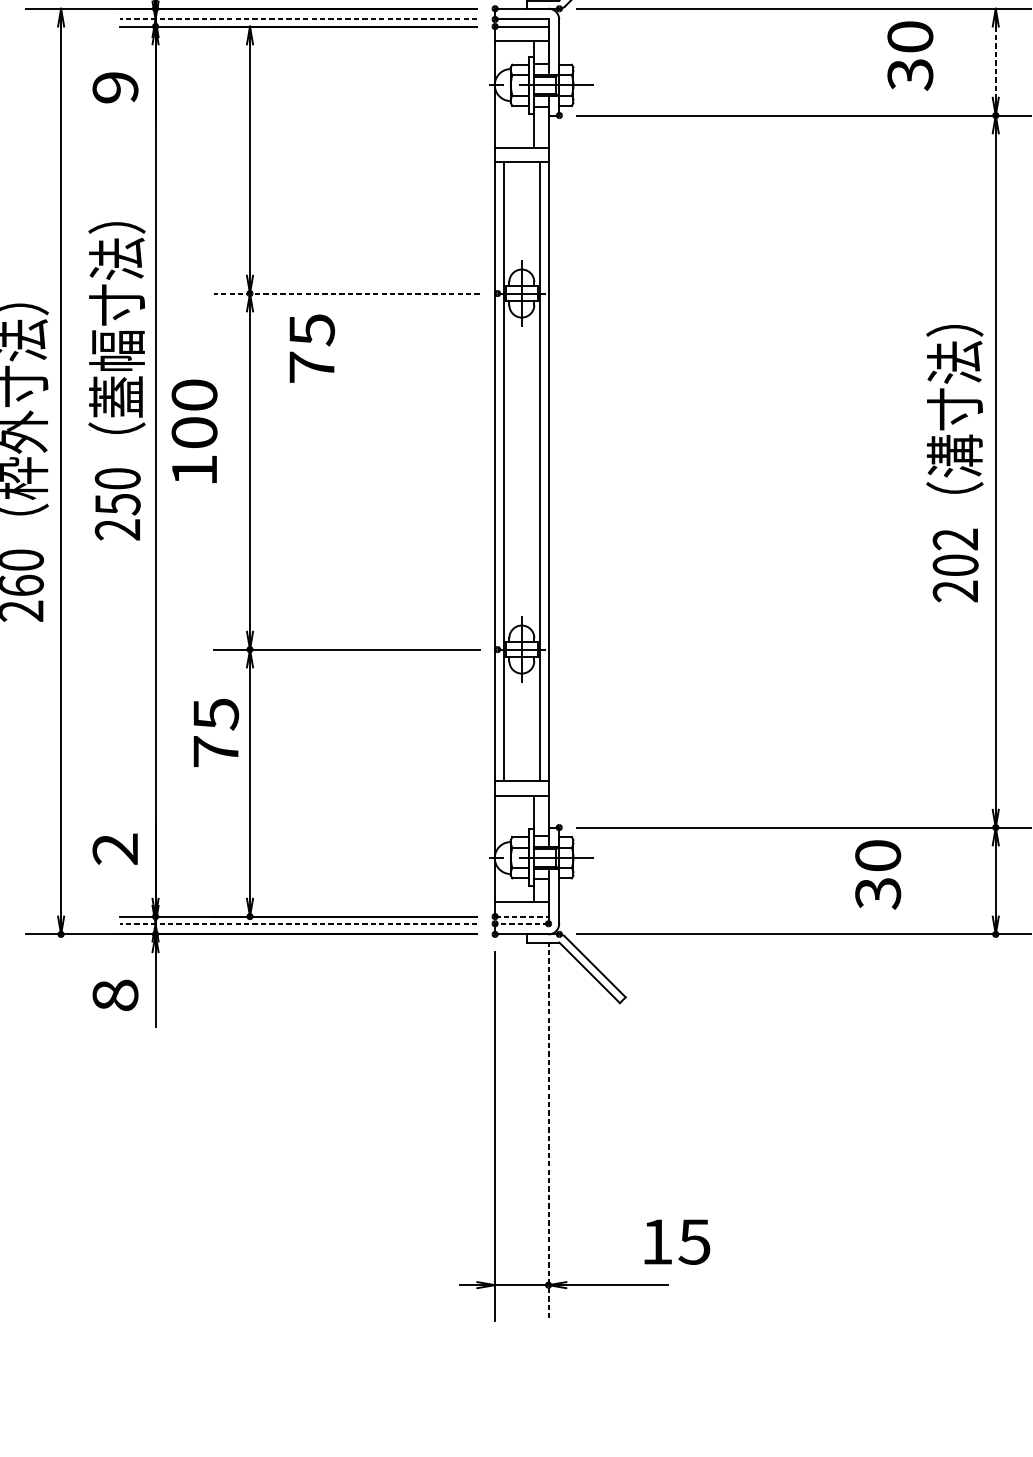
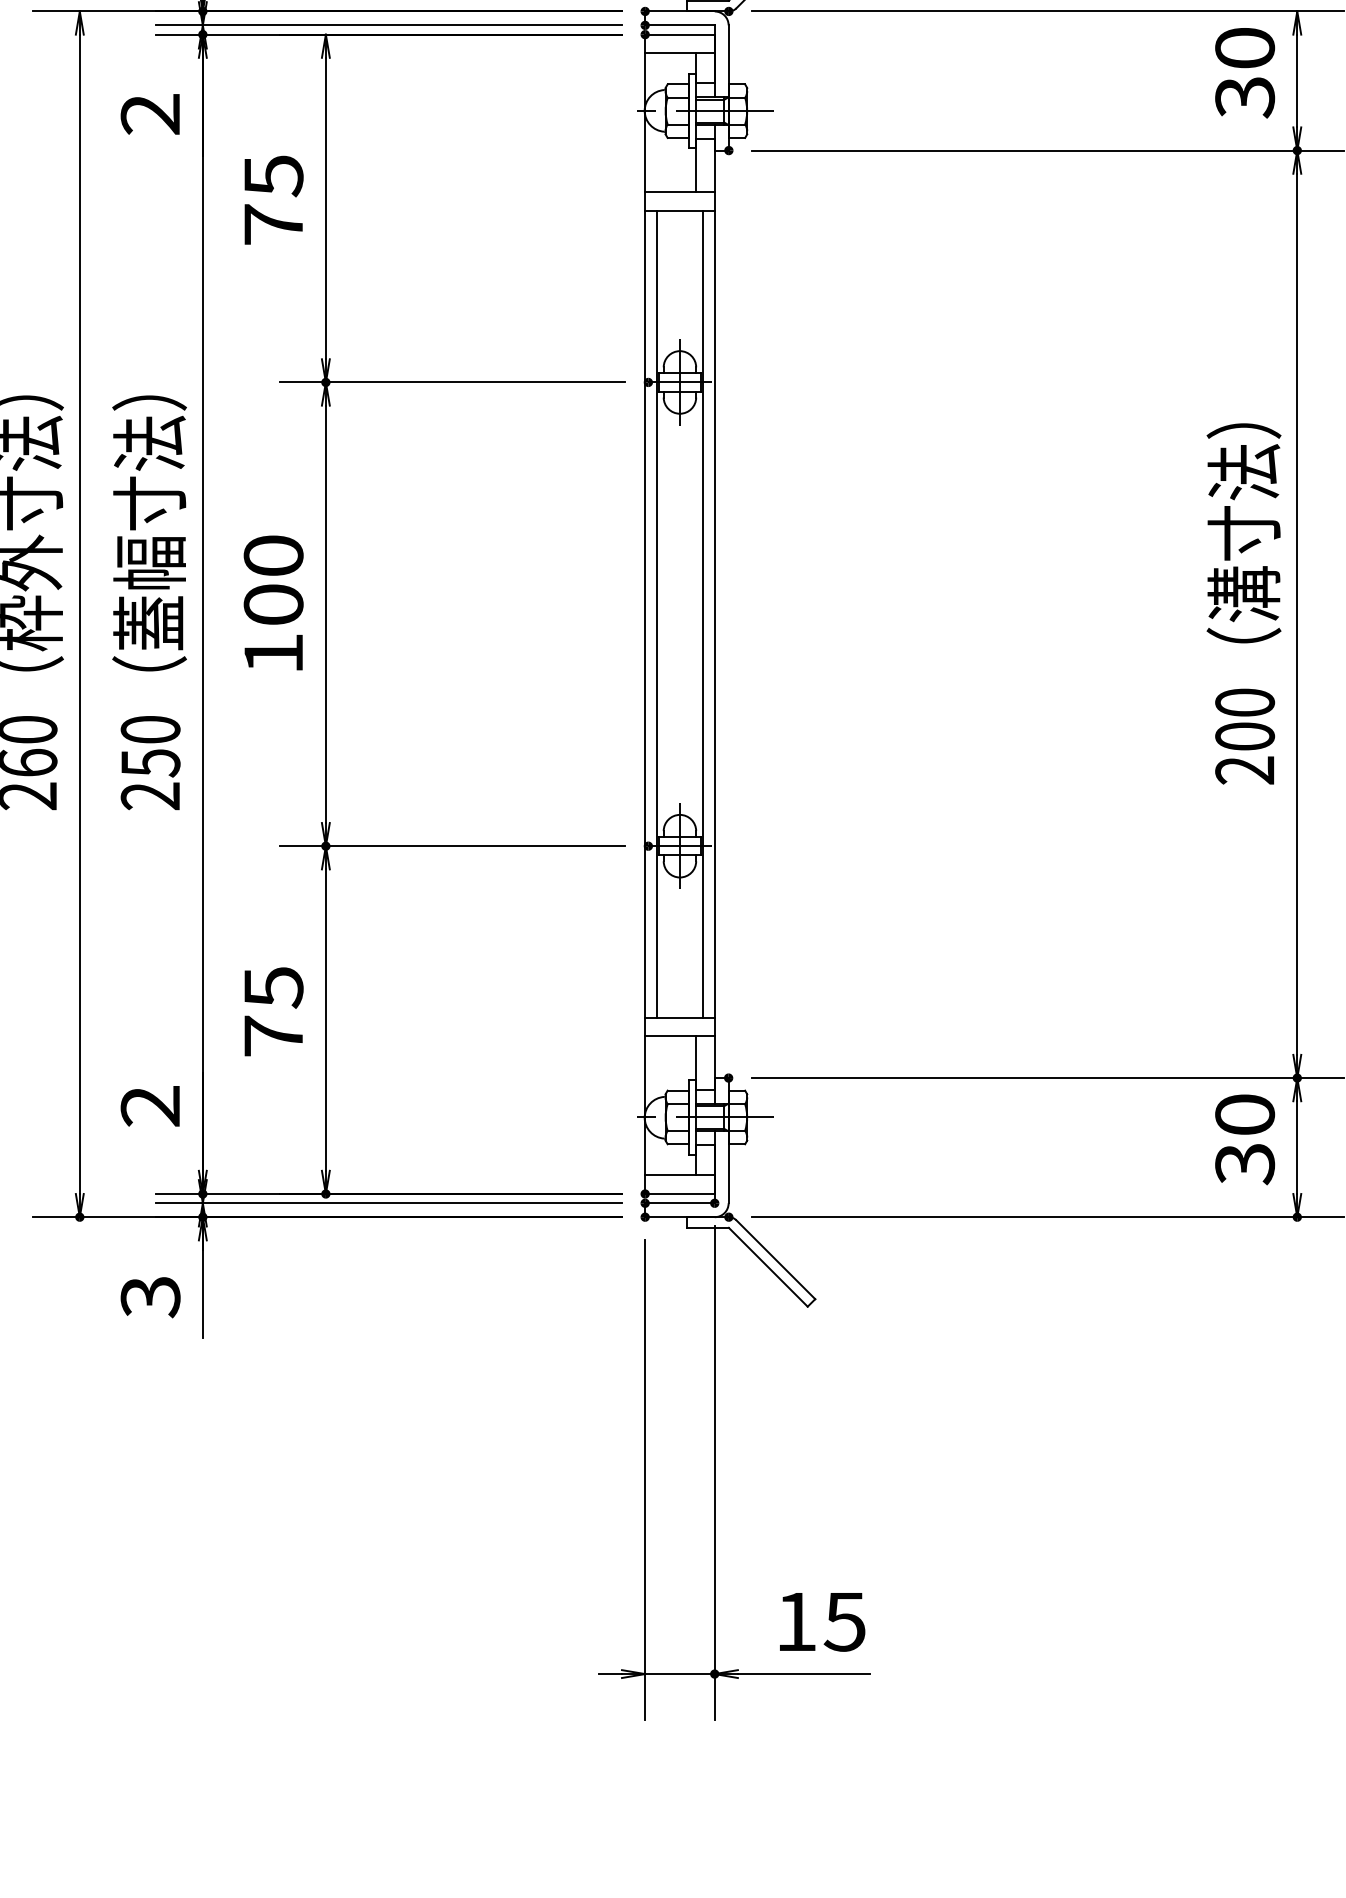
line: (298, 19) -> (389, 25), dashed -> solid
text: (910, 56) -> (1245, 73), moved
line: (995, 62) -> (1297, 81), dashed -> solid
text: (115, 87) -> (150, 114), 9 -> 2
line: (347, 293) -> (452, 382), dashed -> solid
text: (311, 348) -> (273, 199), moved
text: (116, 381) -> (149, 602), moved
text: (194, 431) -> (273, 602), moved
text: (956, 539) -> (1245, 702), 202 -> 200
text: (215, 732) -> (273, 1011), moved
text: (878, 874) -> (1245, 1139), moved
line: (521, 916) -> (679, 1194), dashed -> solid
line: (298, 923) -> (389, 1203), dashed -> solid
line: (521, 923) -> (679, 1203), dashed -> solid
text: (115, 996) -> (150, 1297), 8 -> 3
line: (548, 1131) -> (714, 1473), dashed -> solid
text: (677, 1242) -> (822, 1622), moved

